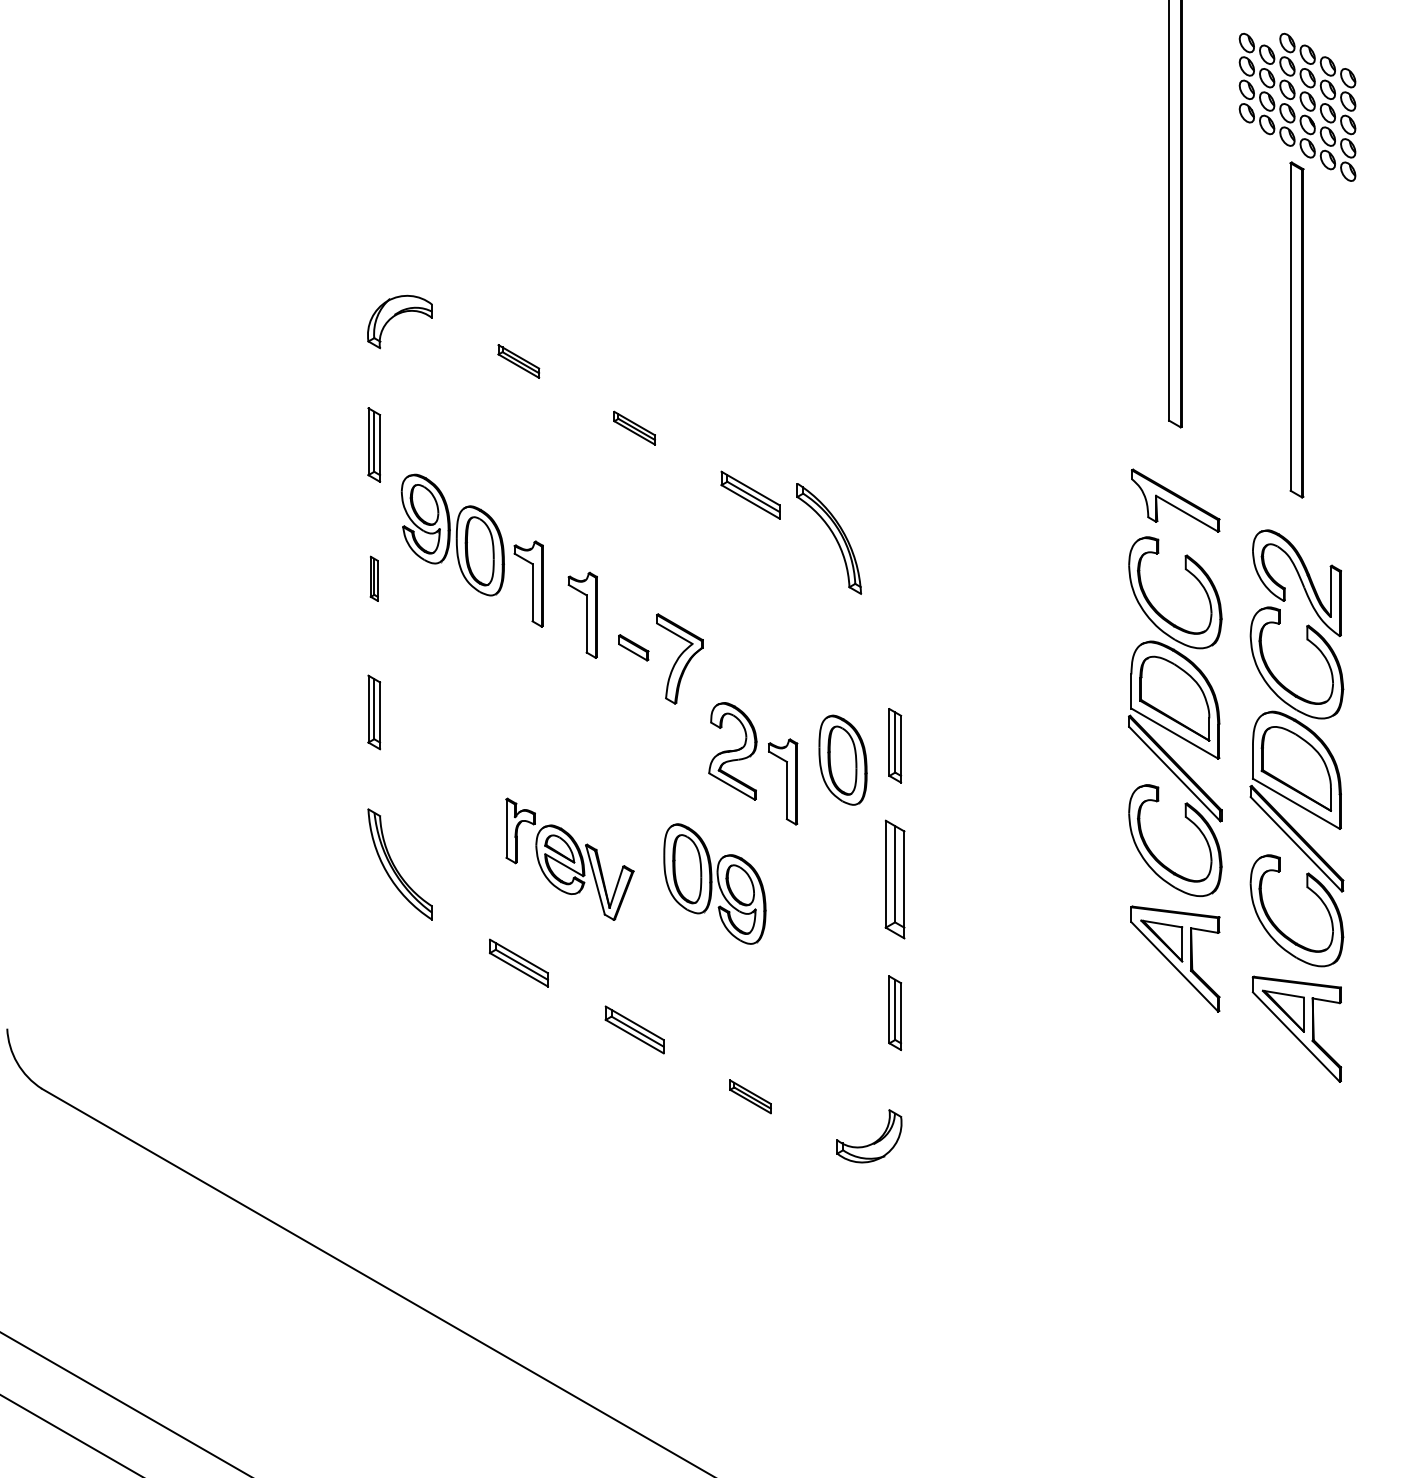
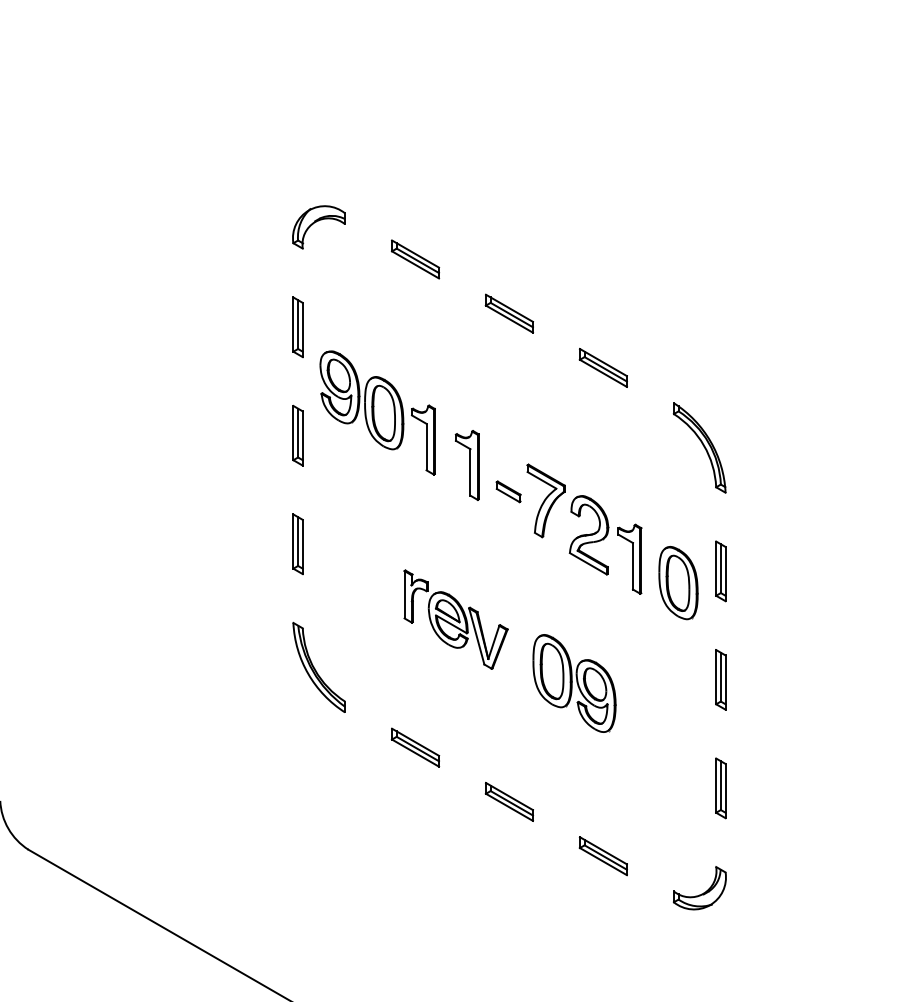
part: (518, 361) -> (415, 259), size x1.43
part: (634, 427) -> (509, 313), size x1.43
part: (829, 538) -> (699, 447), moved
part: (374, 578) -> (298, 435), size x1.67
part: (732, 751) -> (588, 535), moved
part: (783, 781) -> (630, 558), moved
part: (569, 858) -> (455, 618), moved
part: (895, 879) -> (721, 679), size x0.62
part: (750, 1096) -> (603, 855), size x1.43

